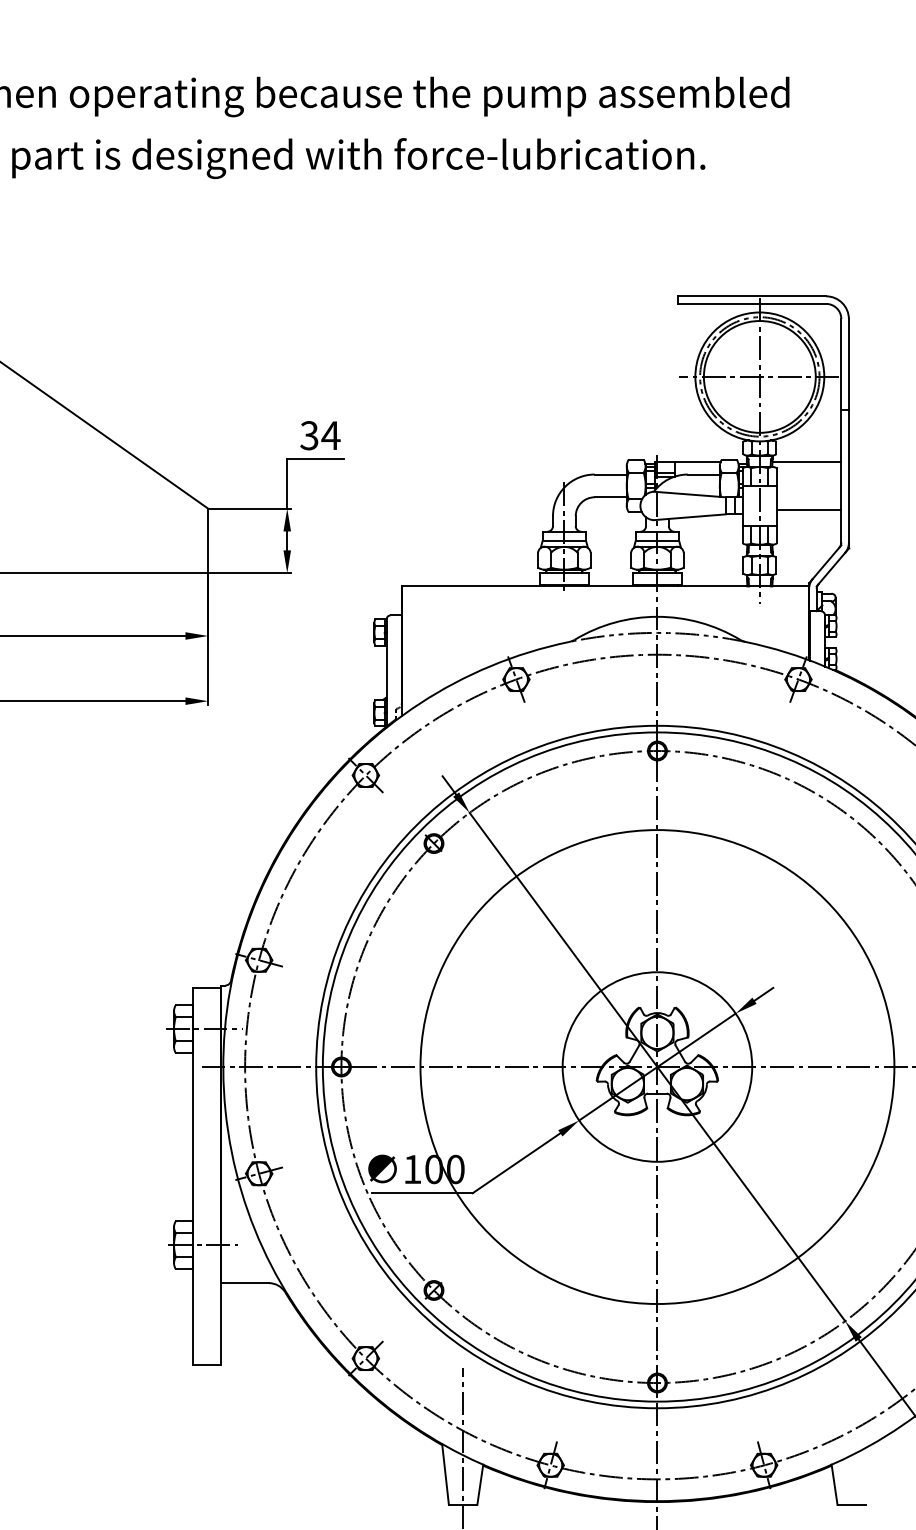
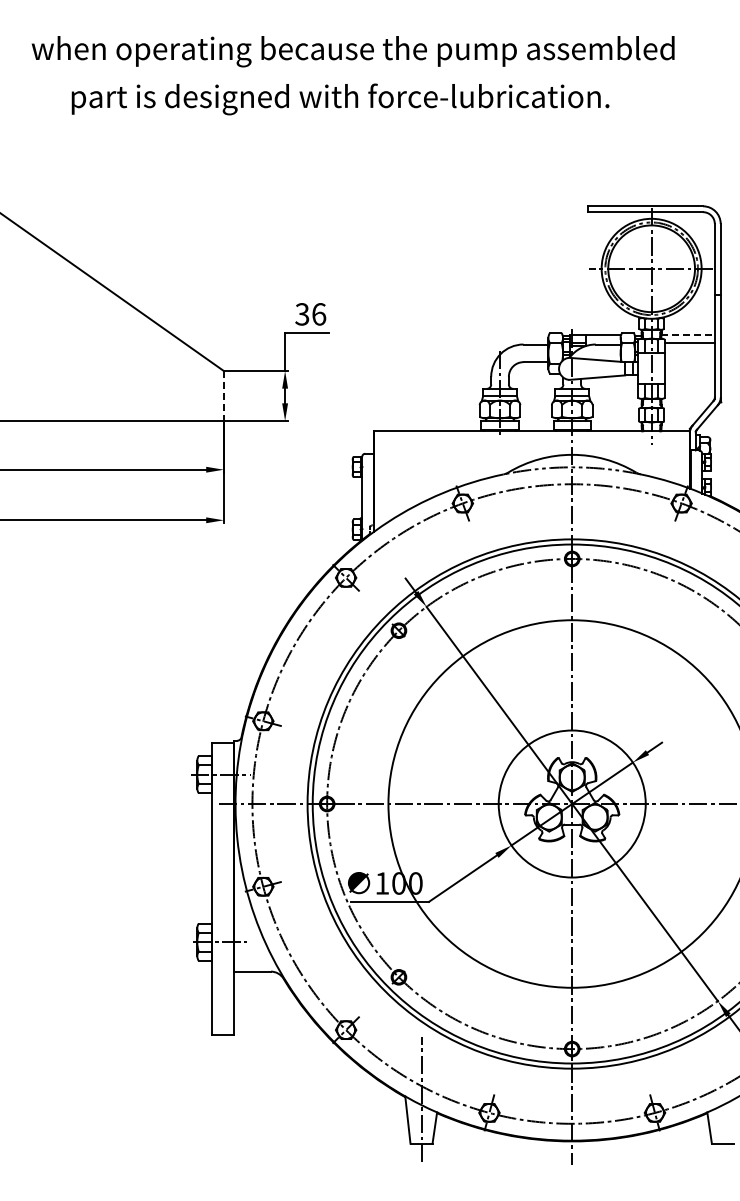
text: (330, 435) -> (318, 314), 34 -> 36
line: (807, 461) -> (688, 334), solid -> dashed
line: (808, 509) -> (689, 342), moved
line: (207, 541) -> (223, 396), solid -> dashed

